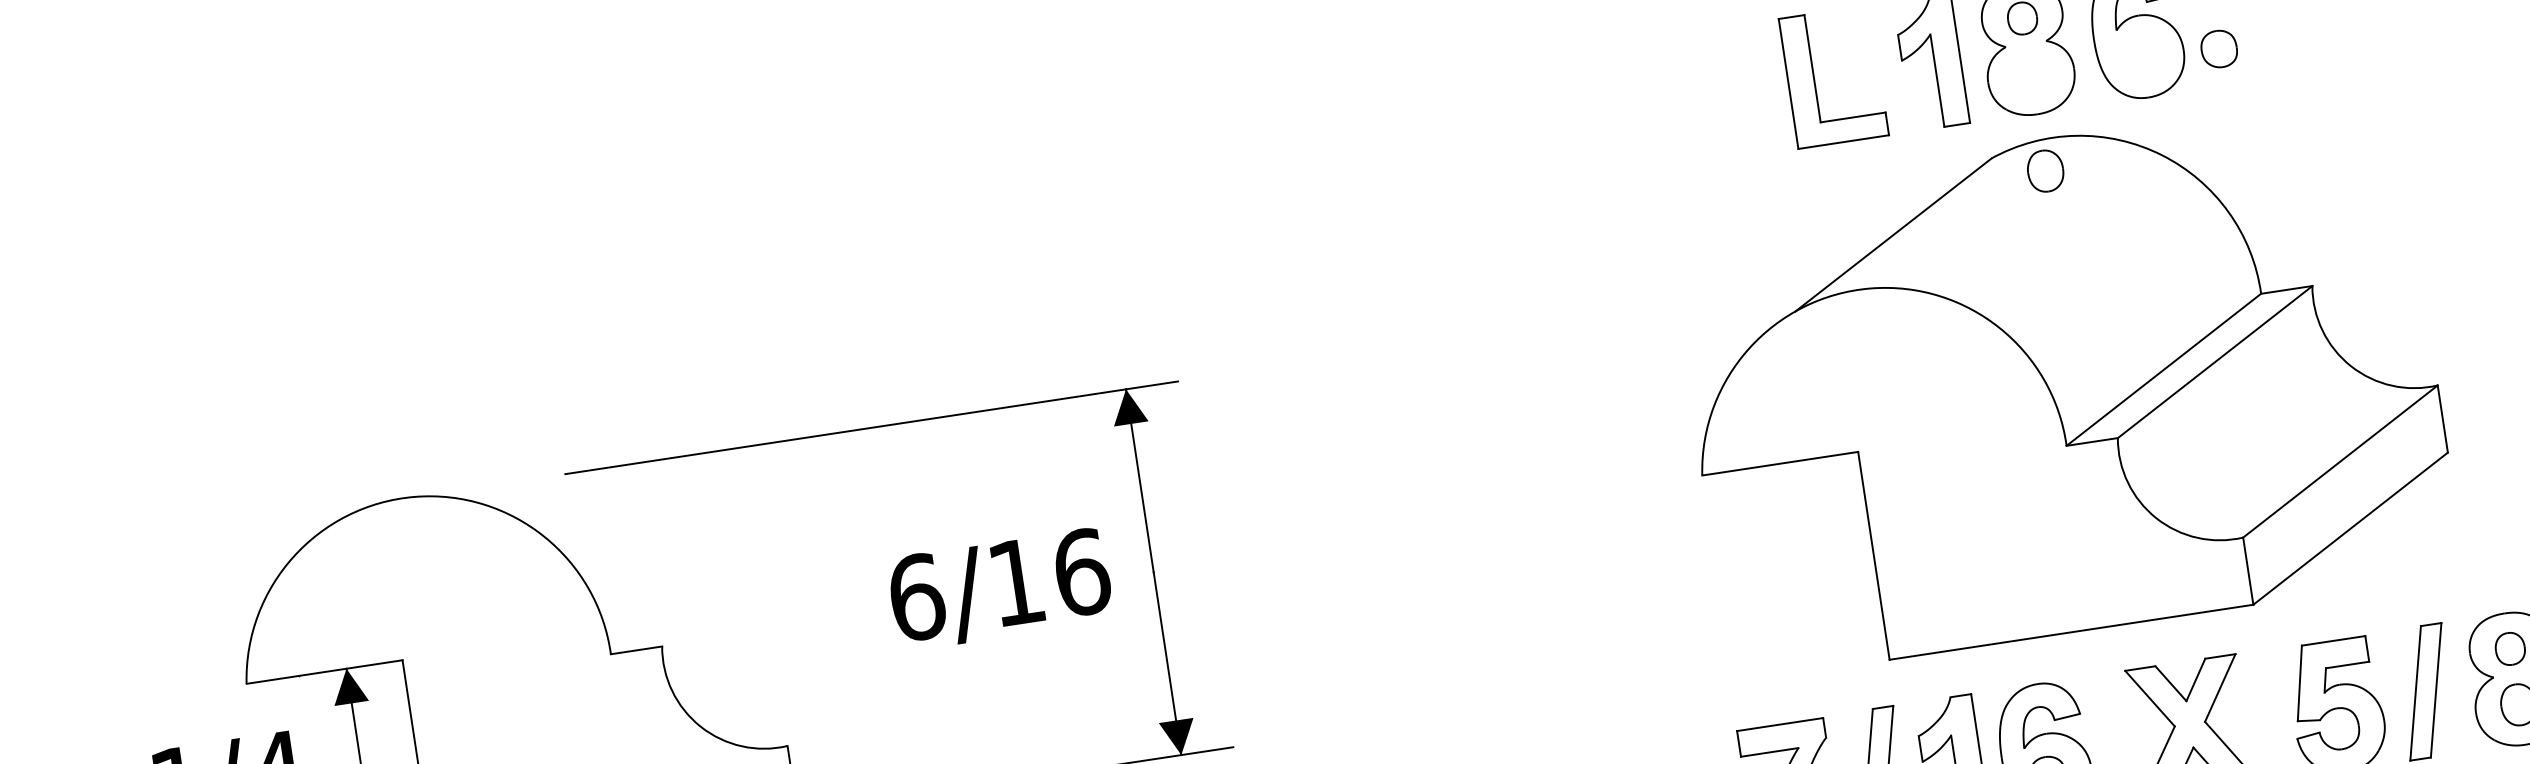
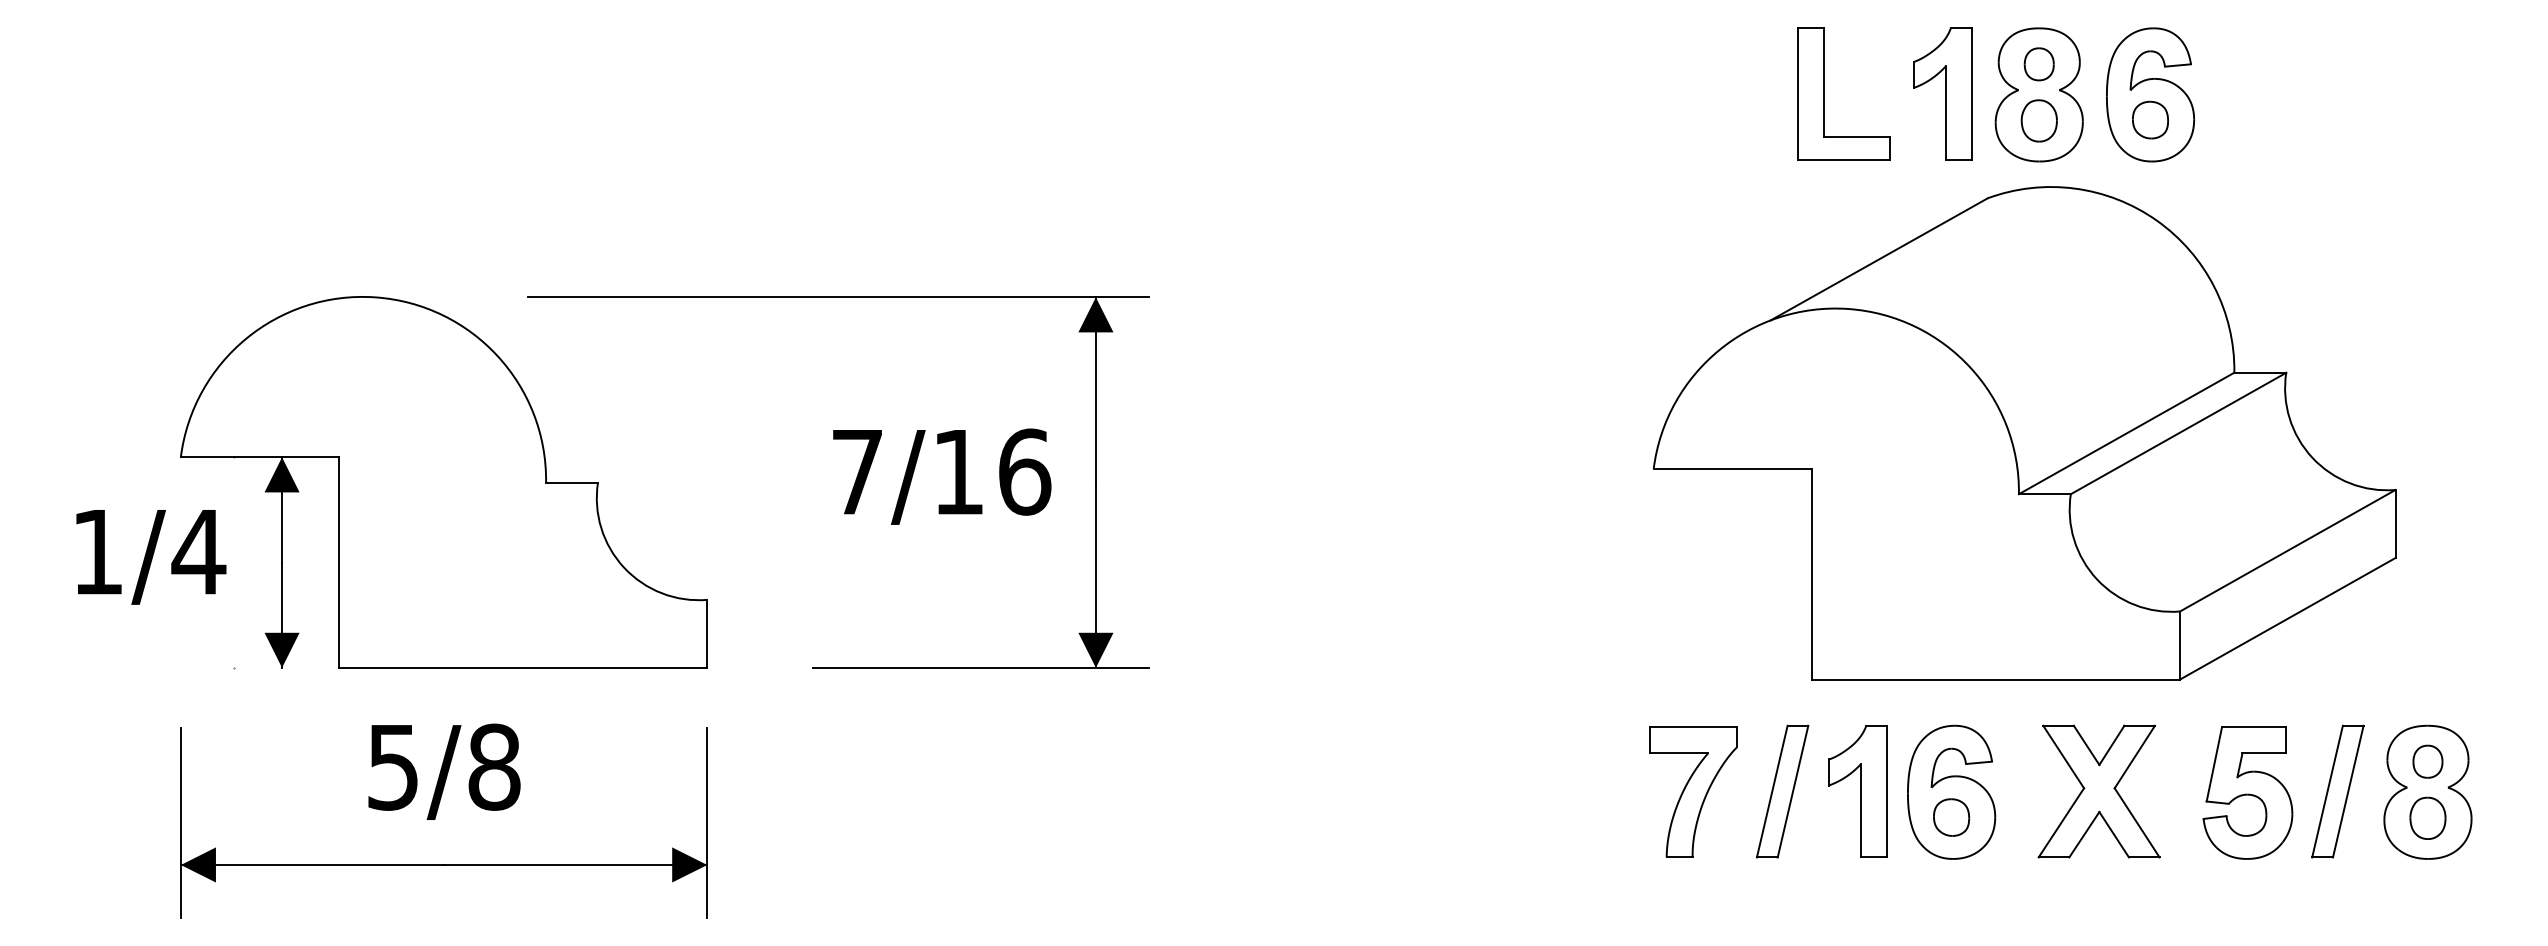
part: (2219, 48) -> (2150, 119), moved
part: (2044, 170) -> (2038, 120), moved
text: (917, 596) -> (858, 471), 6/16 -> 7/16

